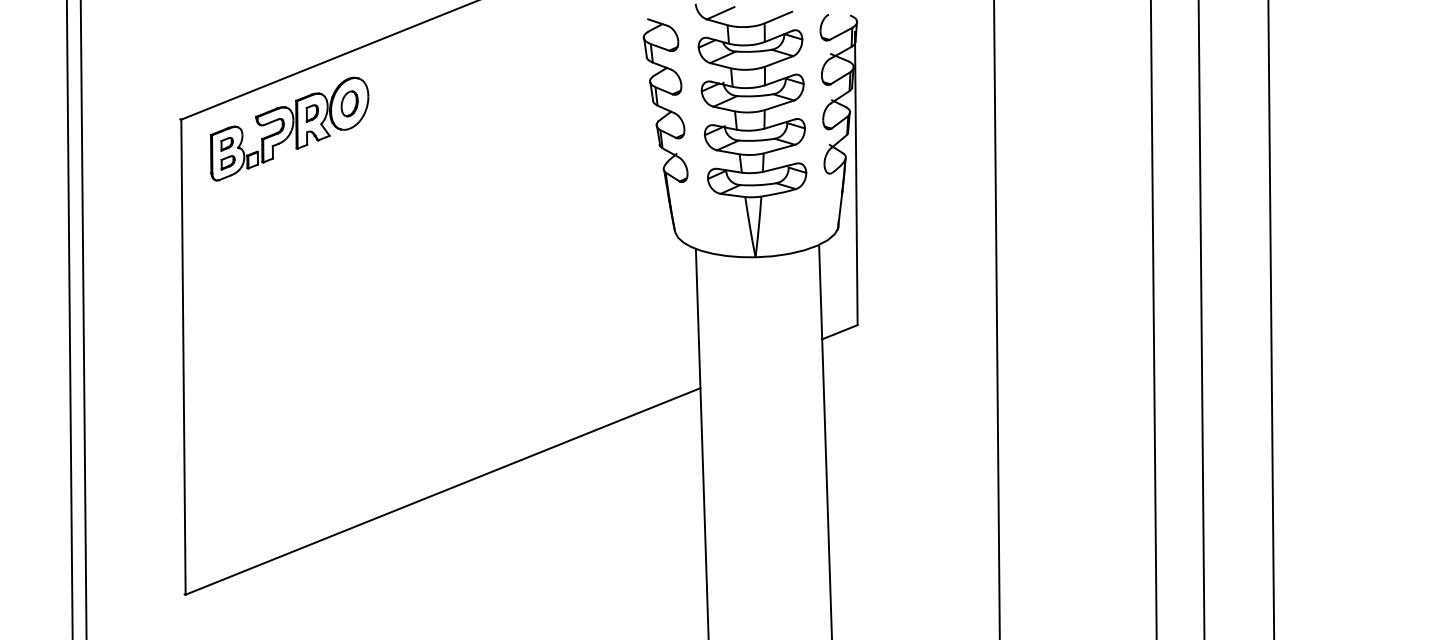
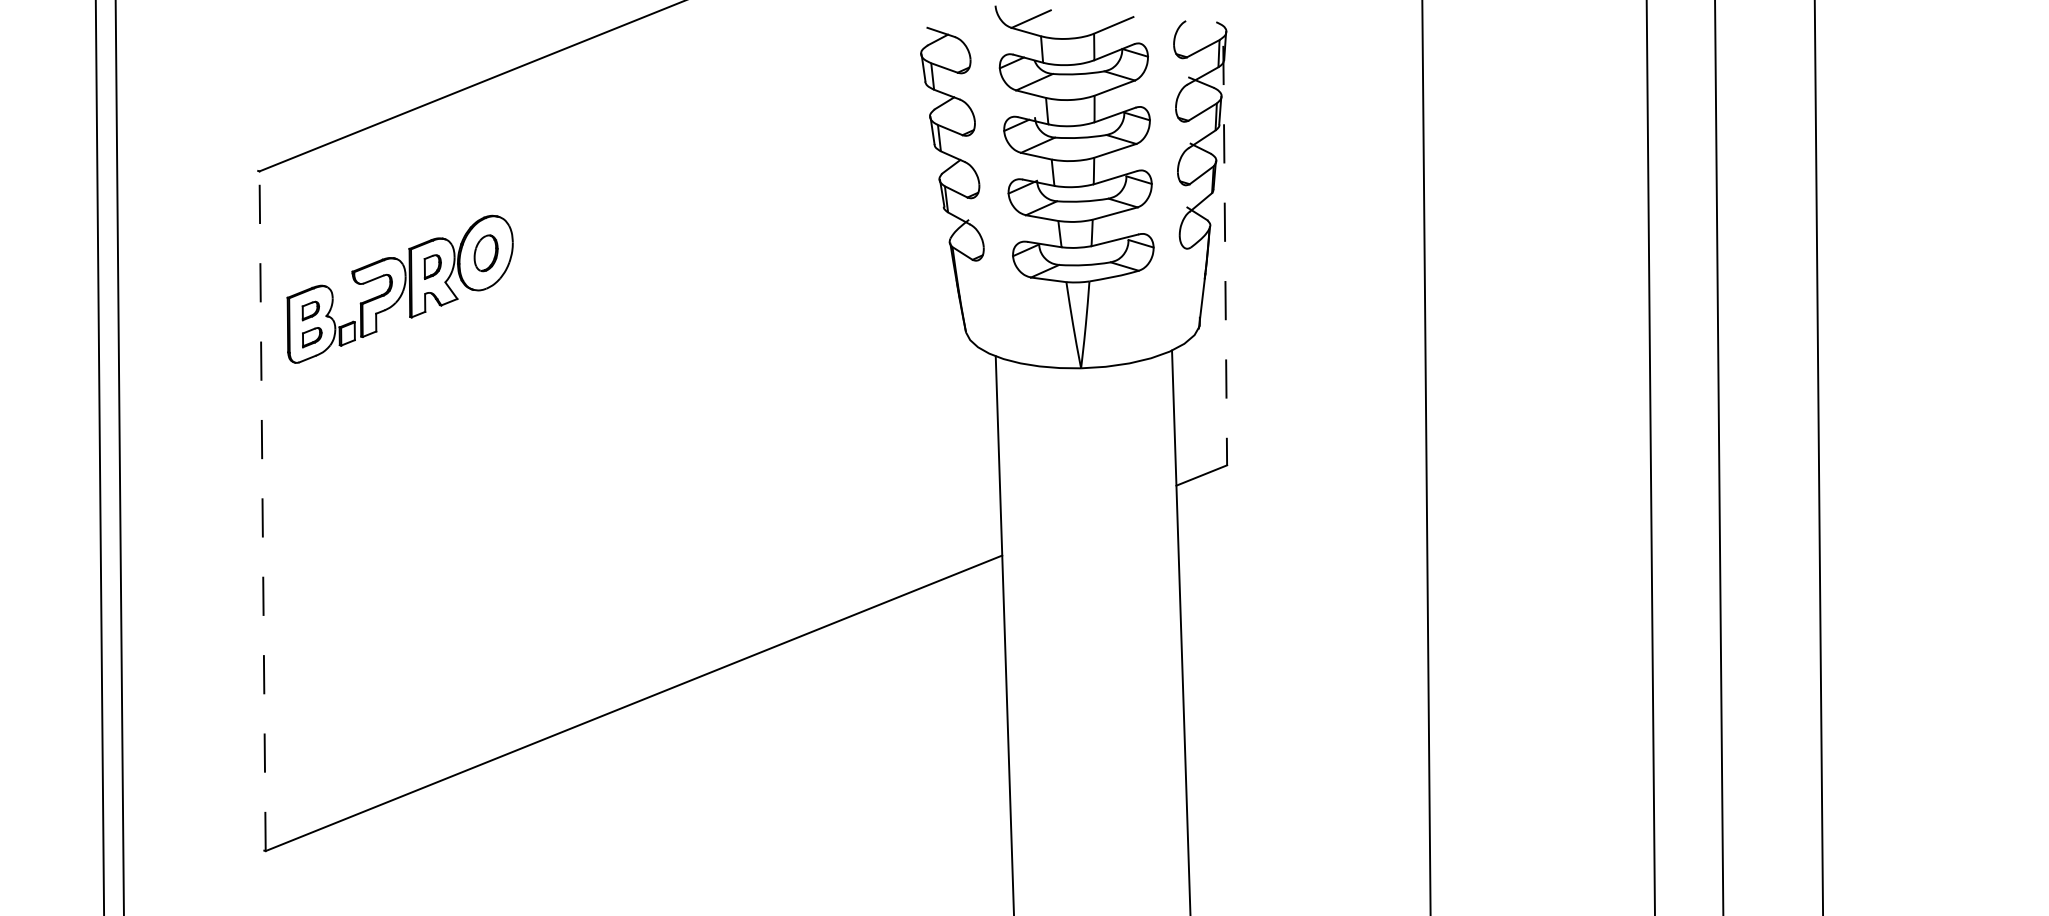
part: (289, 128) -> (399, 288), moved
line: (856, 178) -> (1225, 255), solid -> dashed
line: (183, 357) -> (262, 511), solid -> dashed

